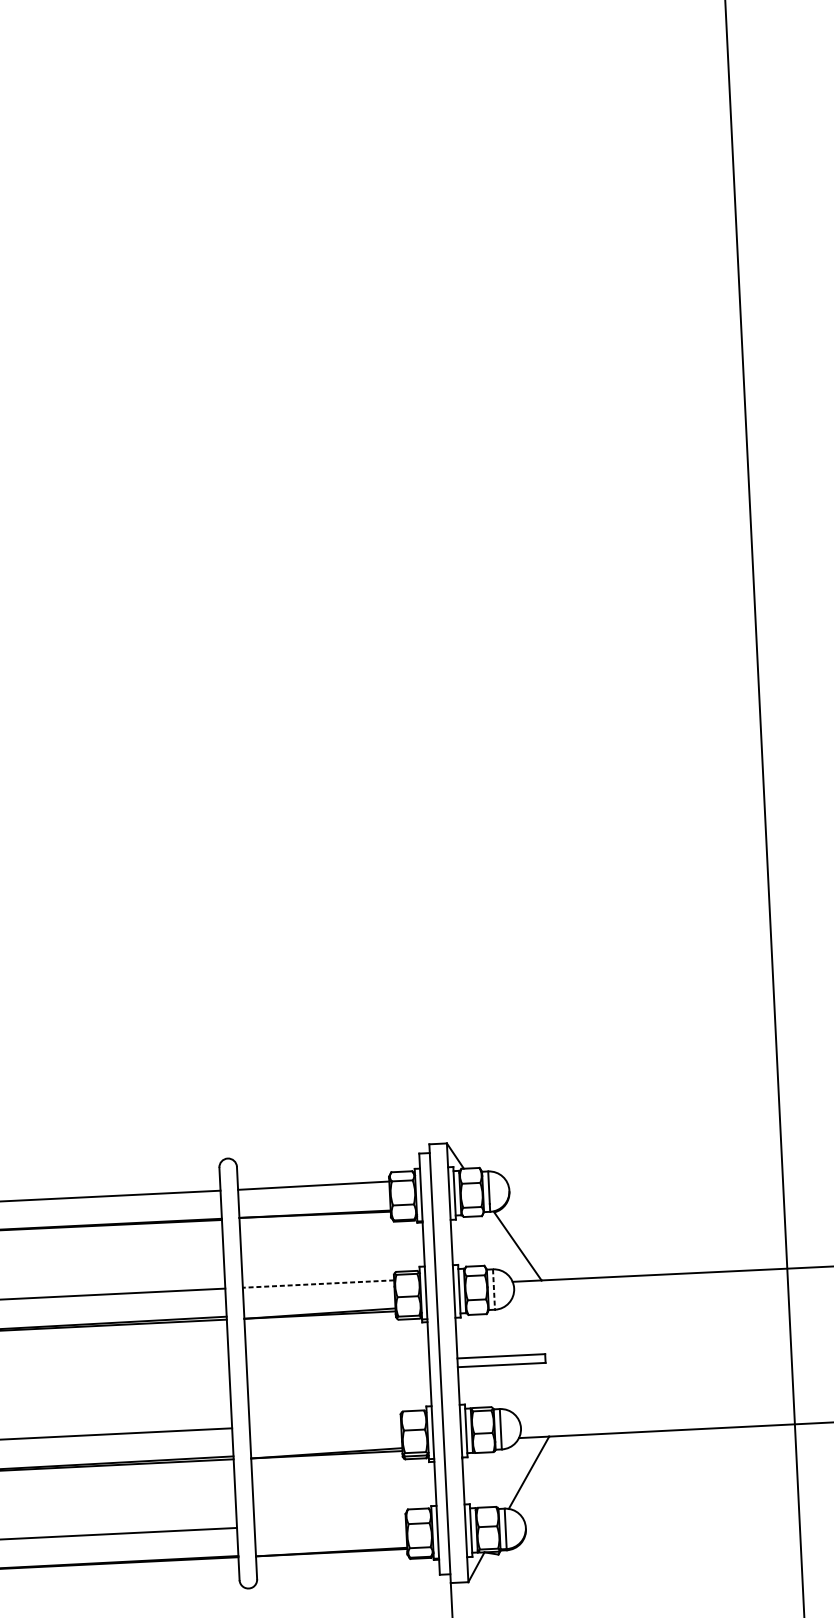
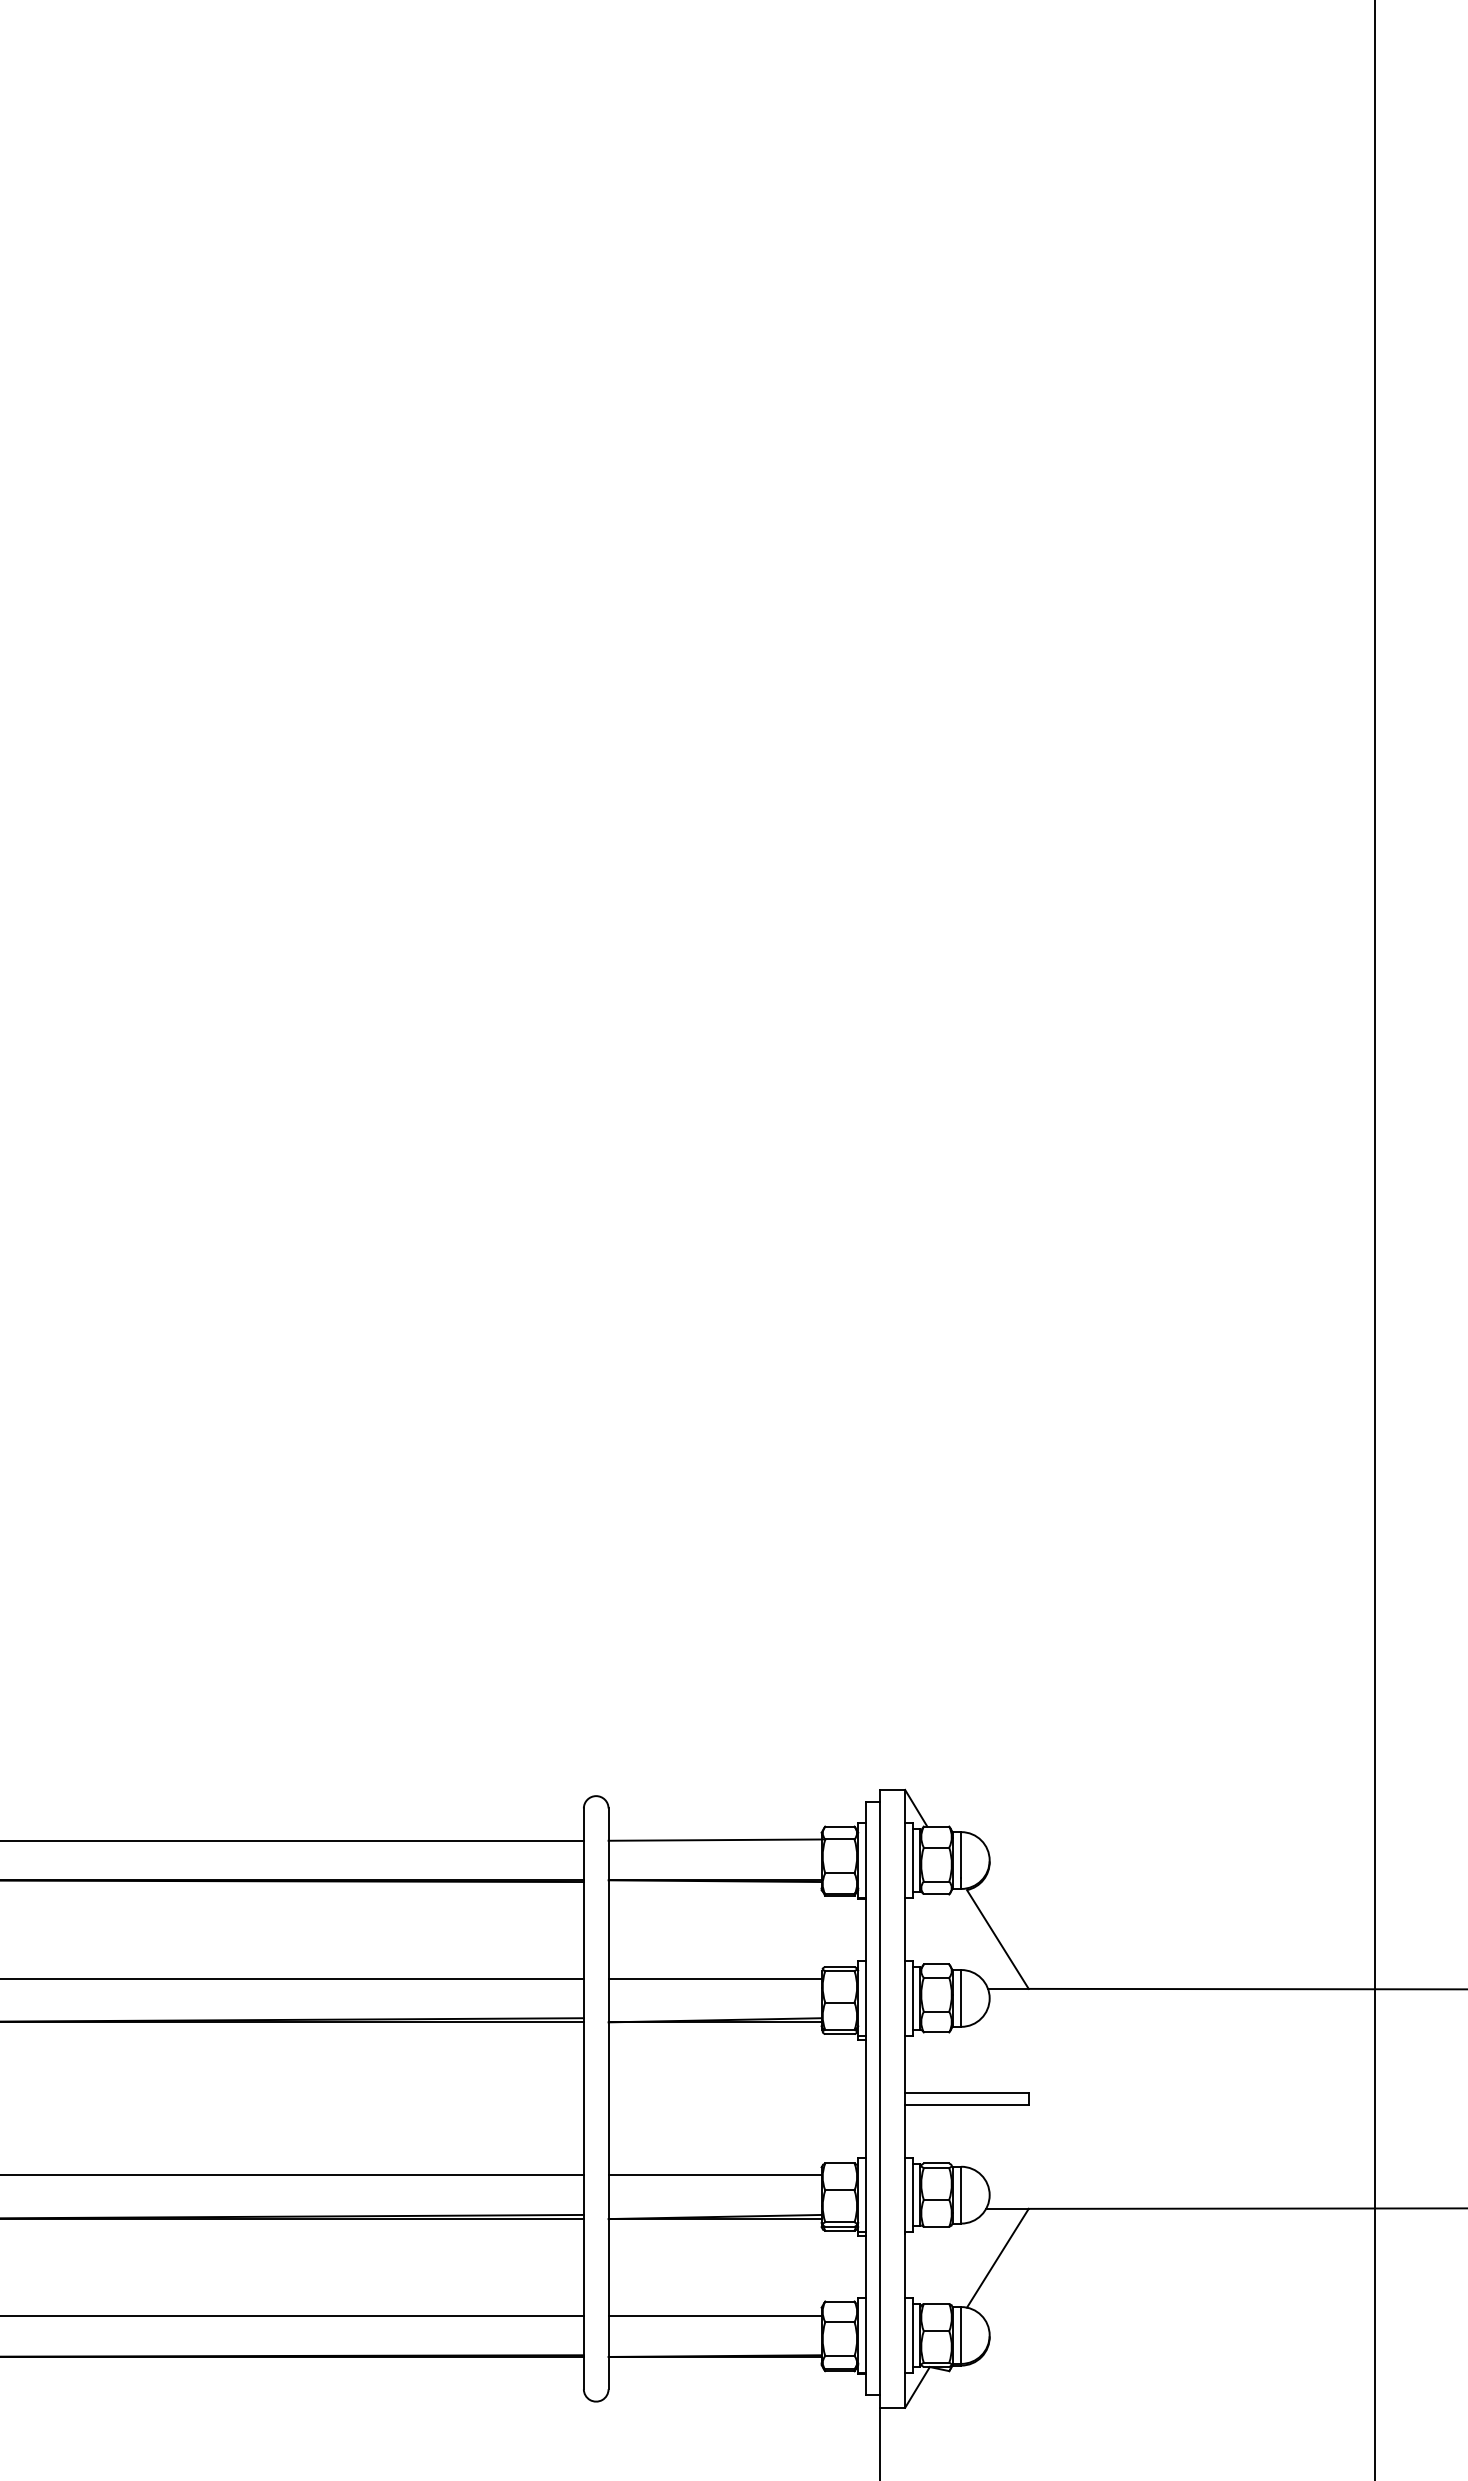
line: (318, 1283) -> (715, 1978), dashed -> solid
line: (494, 1289) -> (961, 1998), dashed -> solid
line: (324, 1423) -> (714, 2175), added
line: (329, 1523) -> (714, 2315), added

